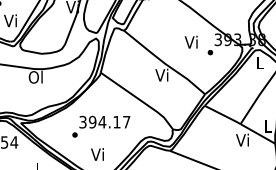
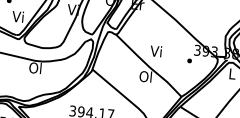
text: (190, 41) -> (155, 50), moved
text: (162, 74) -> (146, 76), Vi -> Ol

